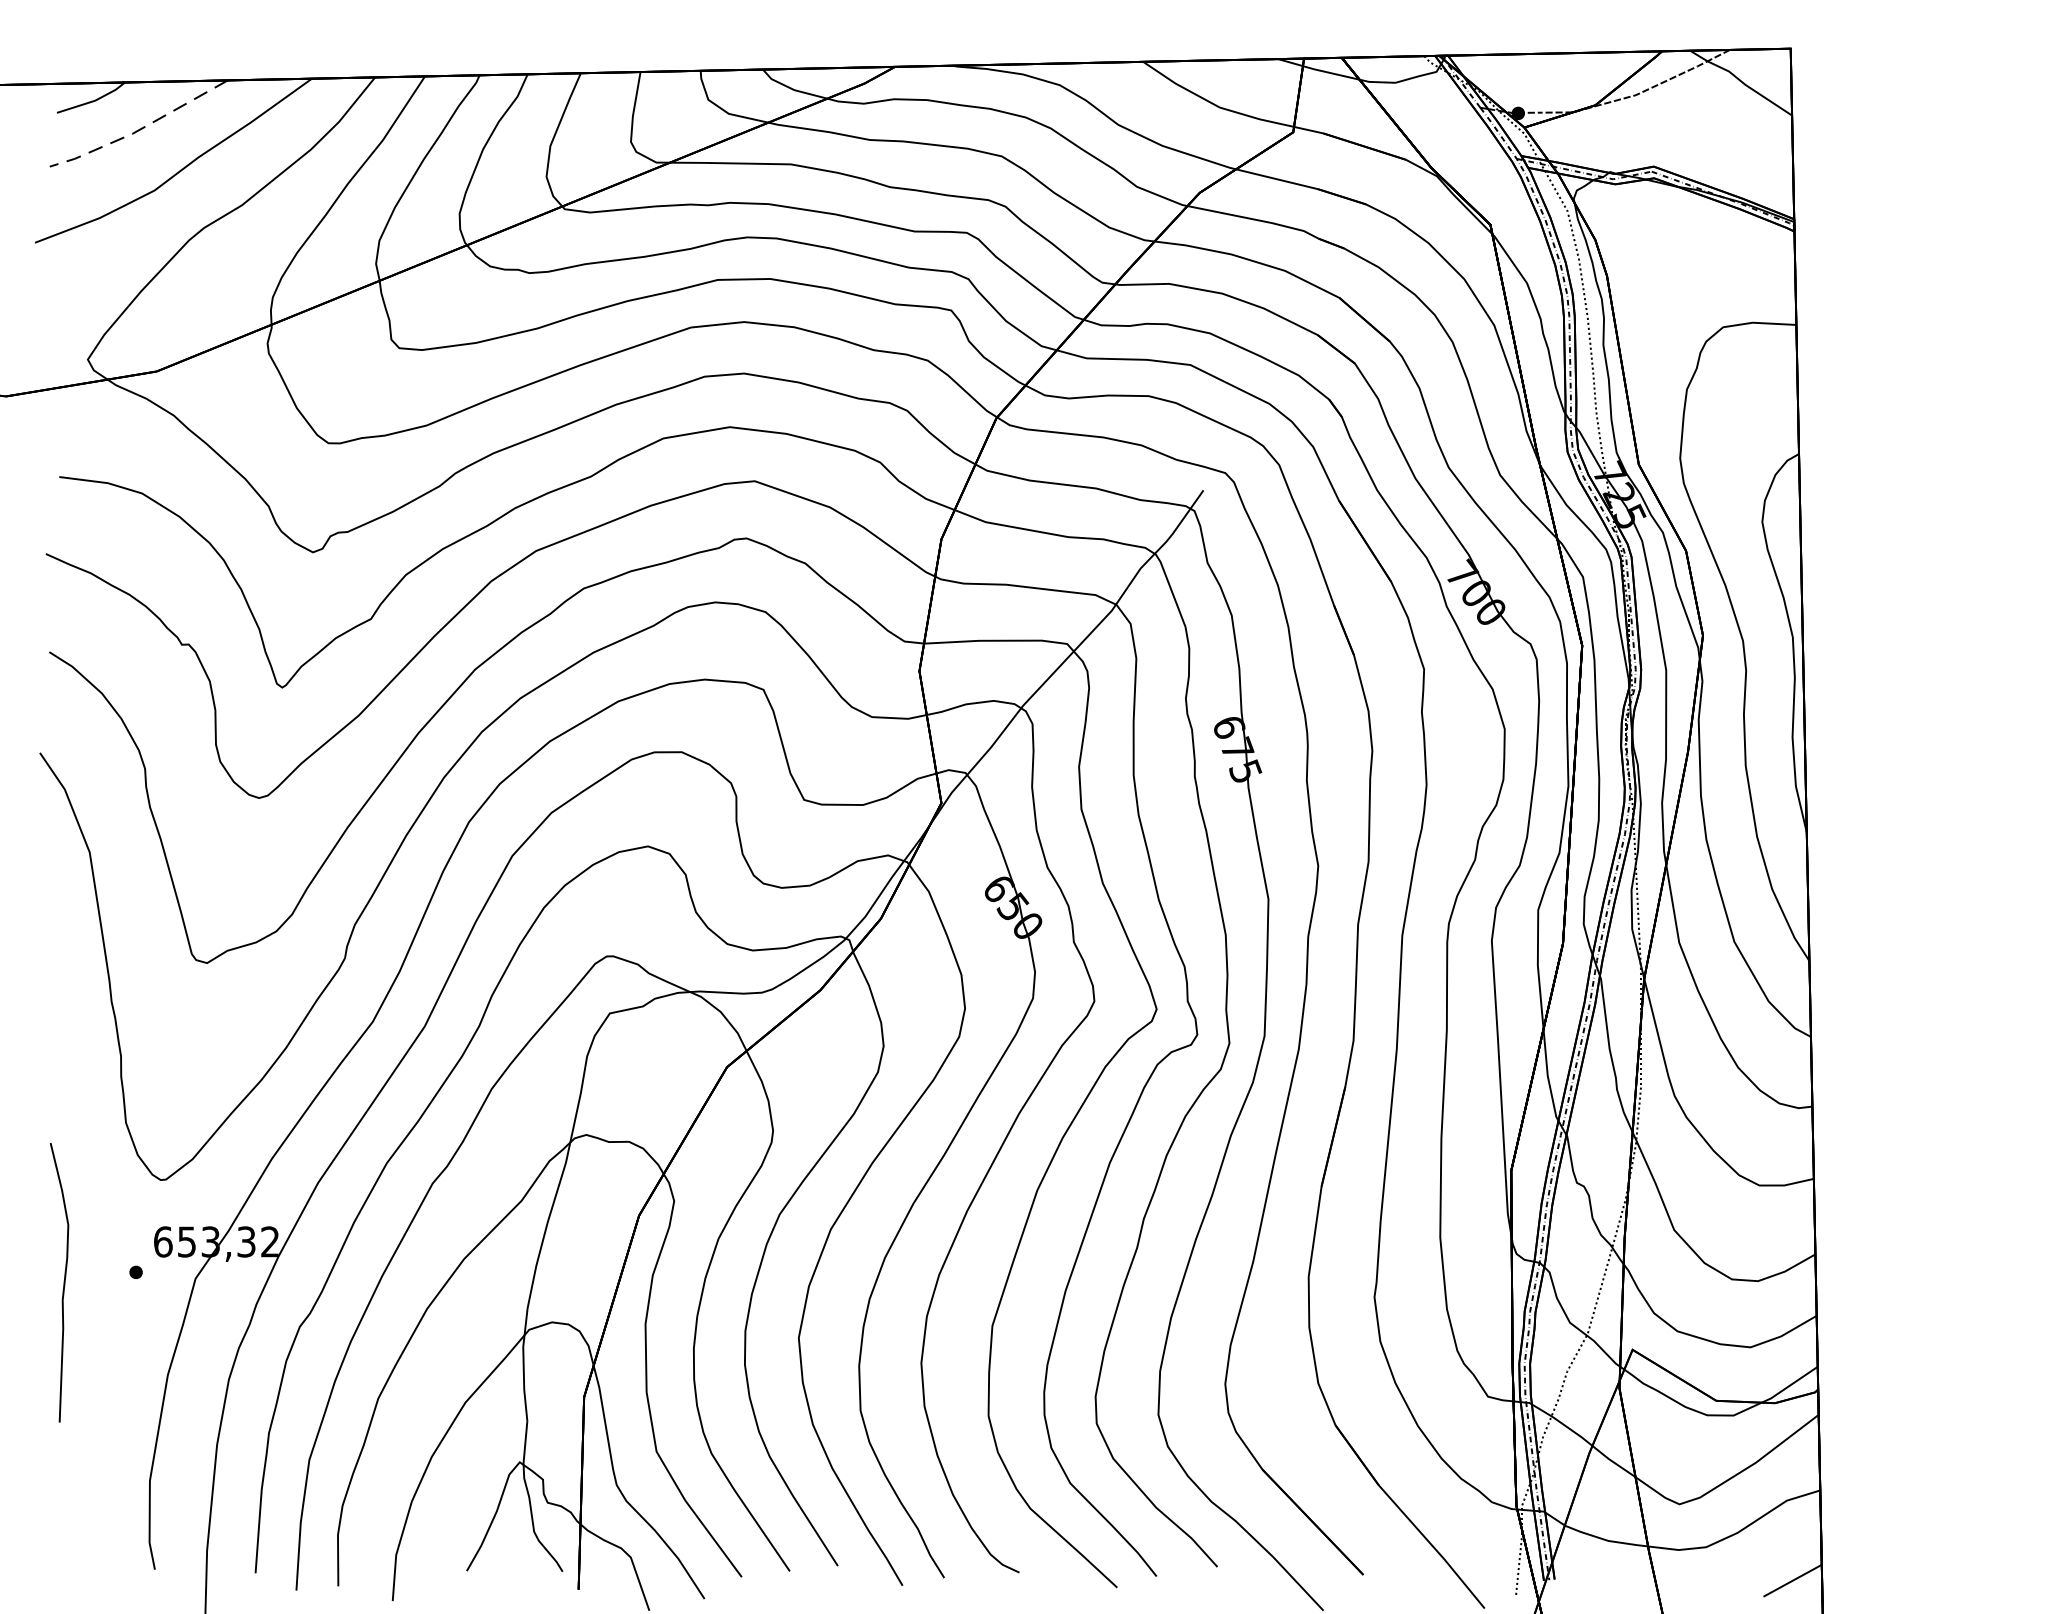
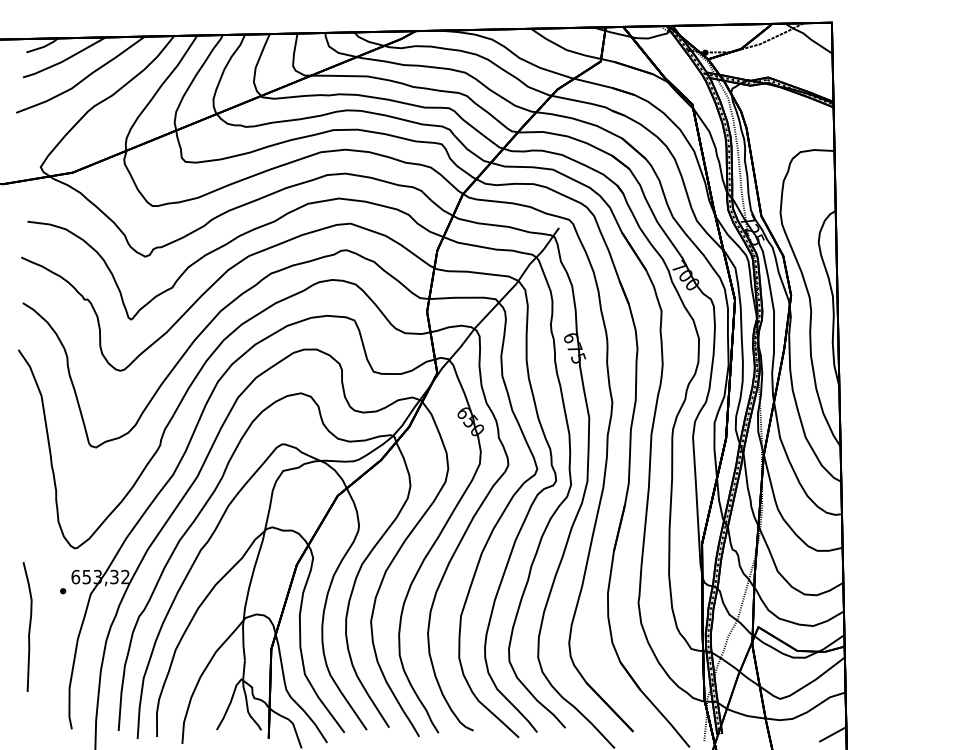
line: (138, 130) -> (64, 60), dashed -> solid
curve: (63, 1281) -> (29, 626), moved

